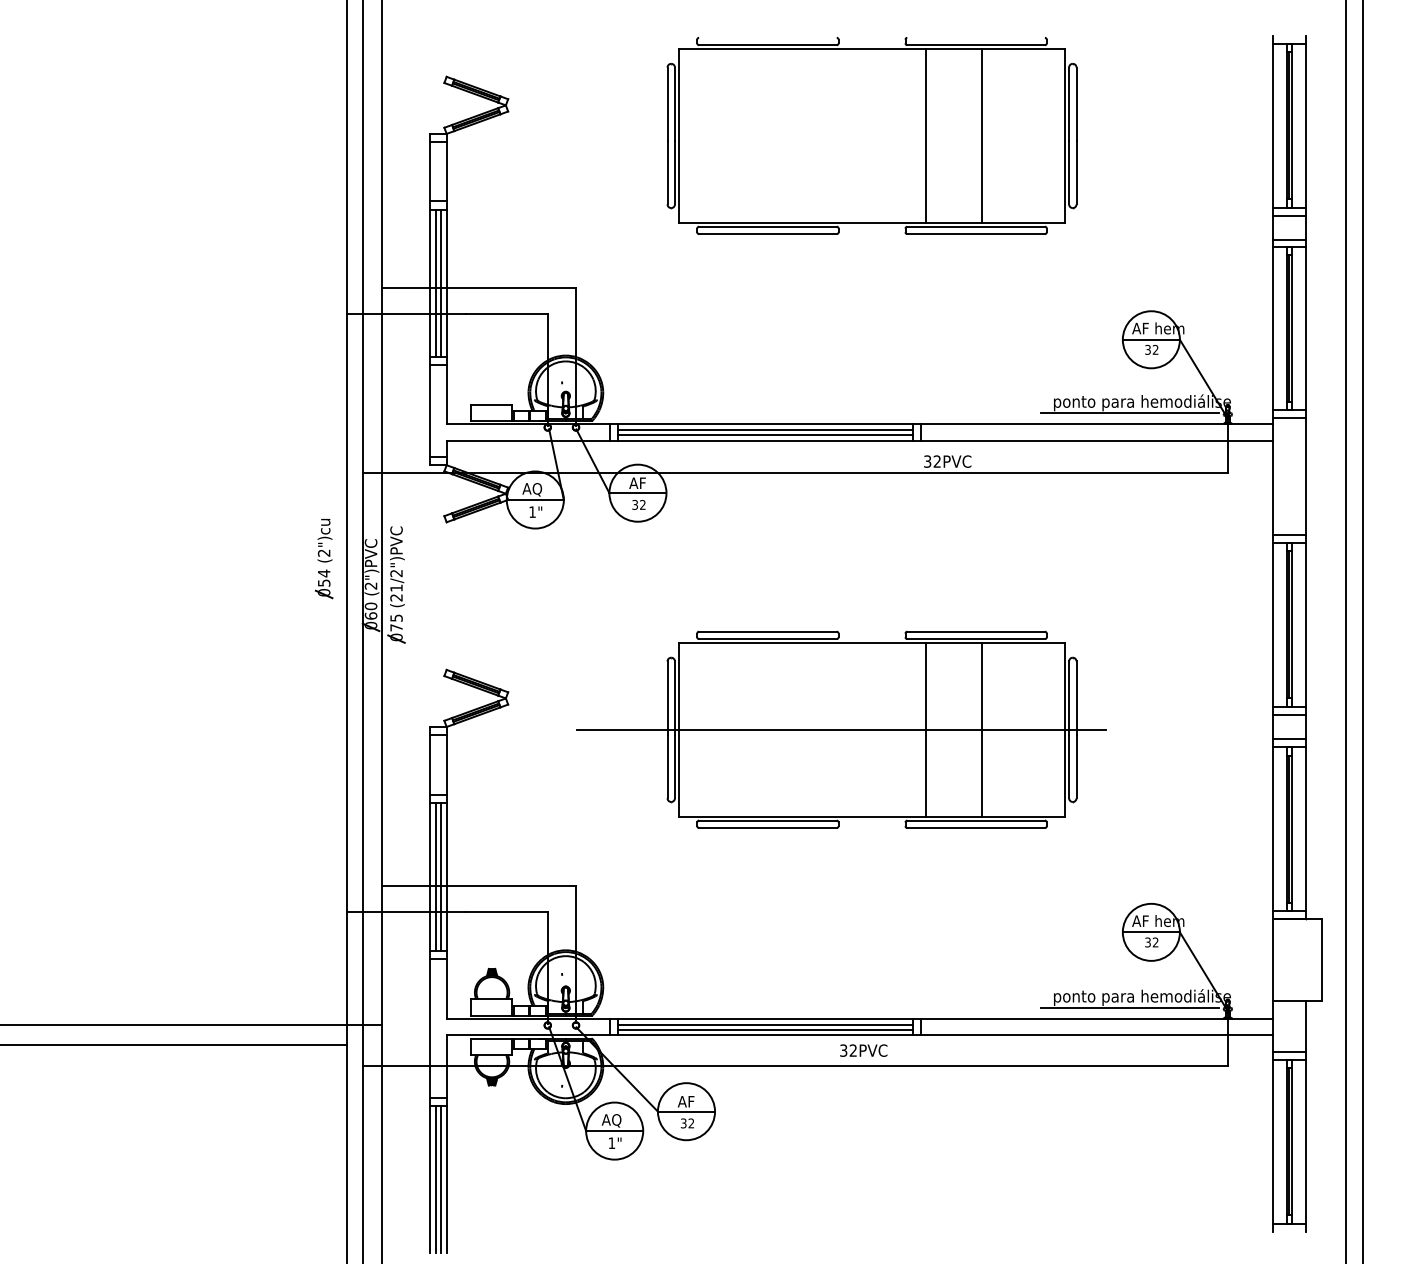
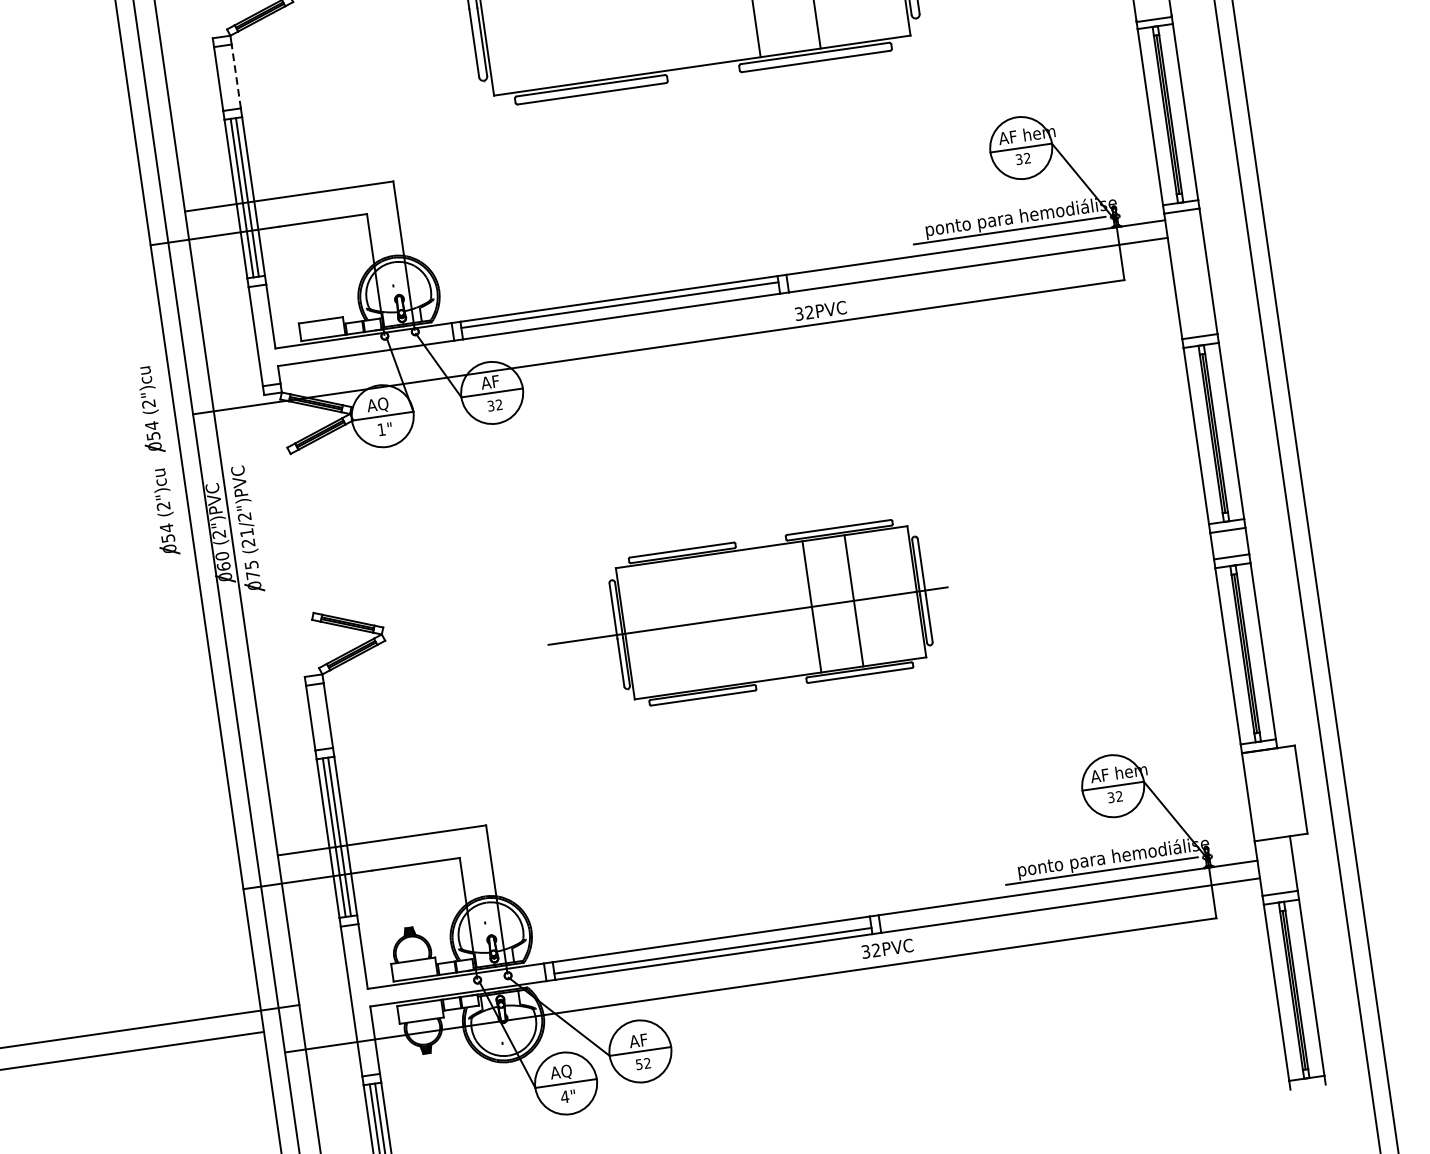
line: (446, 171) -> (236, 76), solid -> dashed
line: (765, 434) -> (620, 309), removed
part: (324, 464) -> (150, 410), added
part: (841, 729) -> (748, 615), size x0.7
line: (765, 1024) -> (711, 945), removed
text: (863, 1050) -> (887, 948), moved
text: (683, 1122) -> (638, 1063), 32 -> 52
text: (611, 1142) -> (564, 1096), 1" -> 4"

